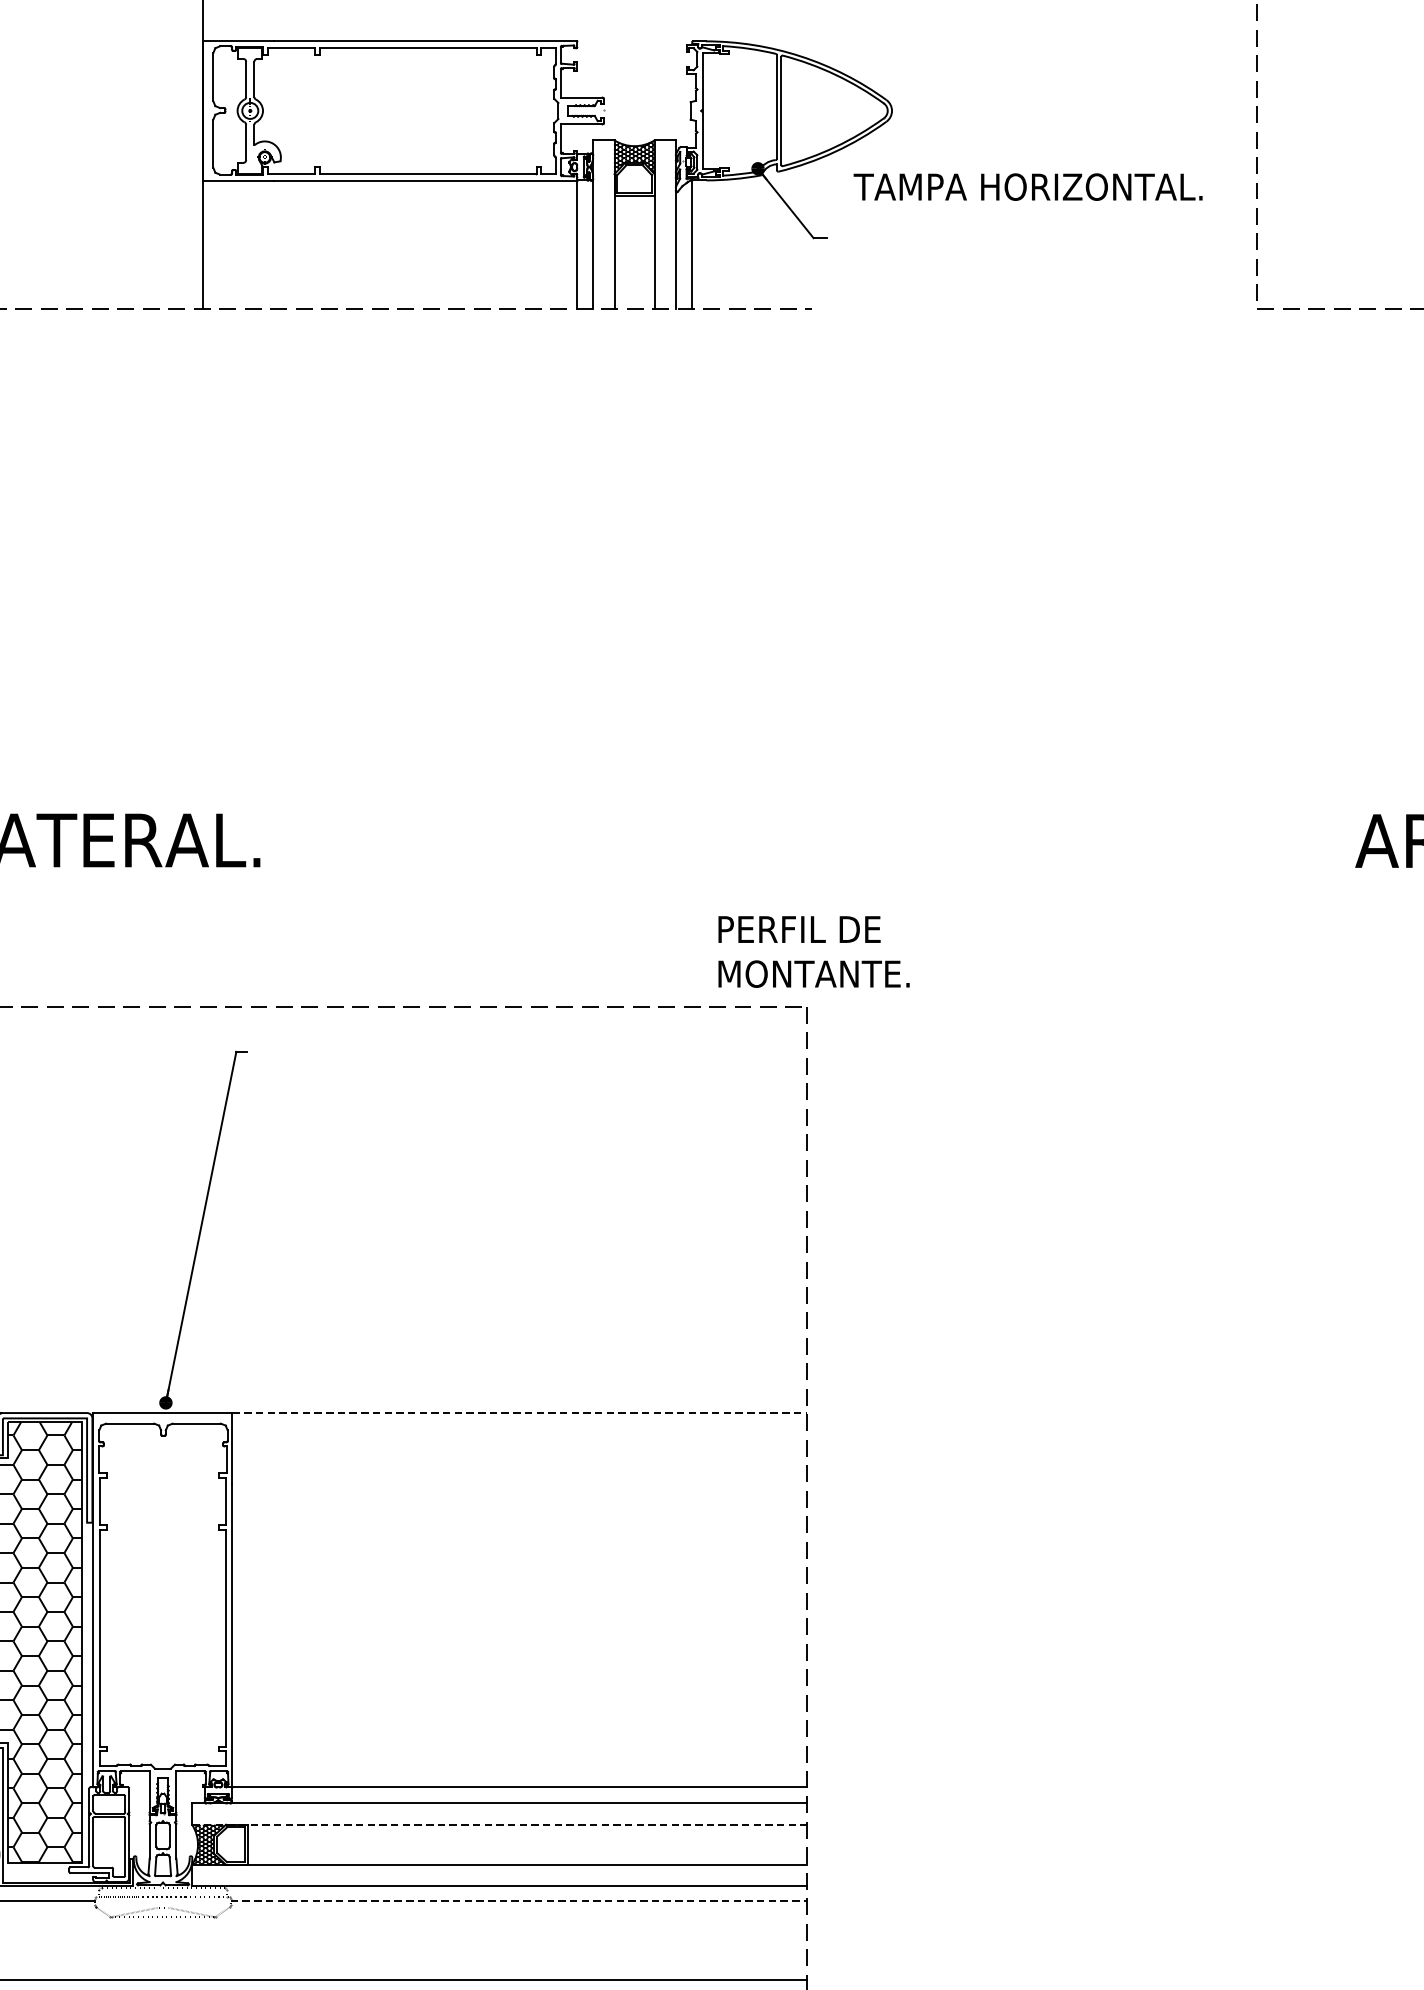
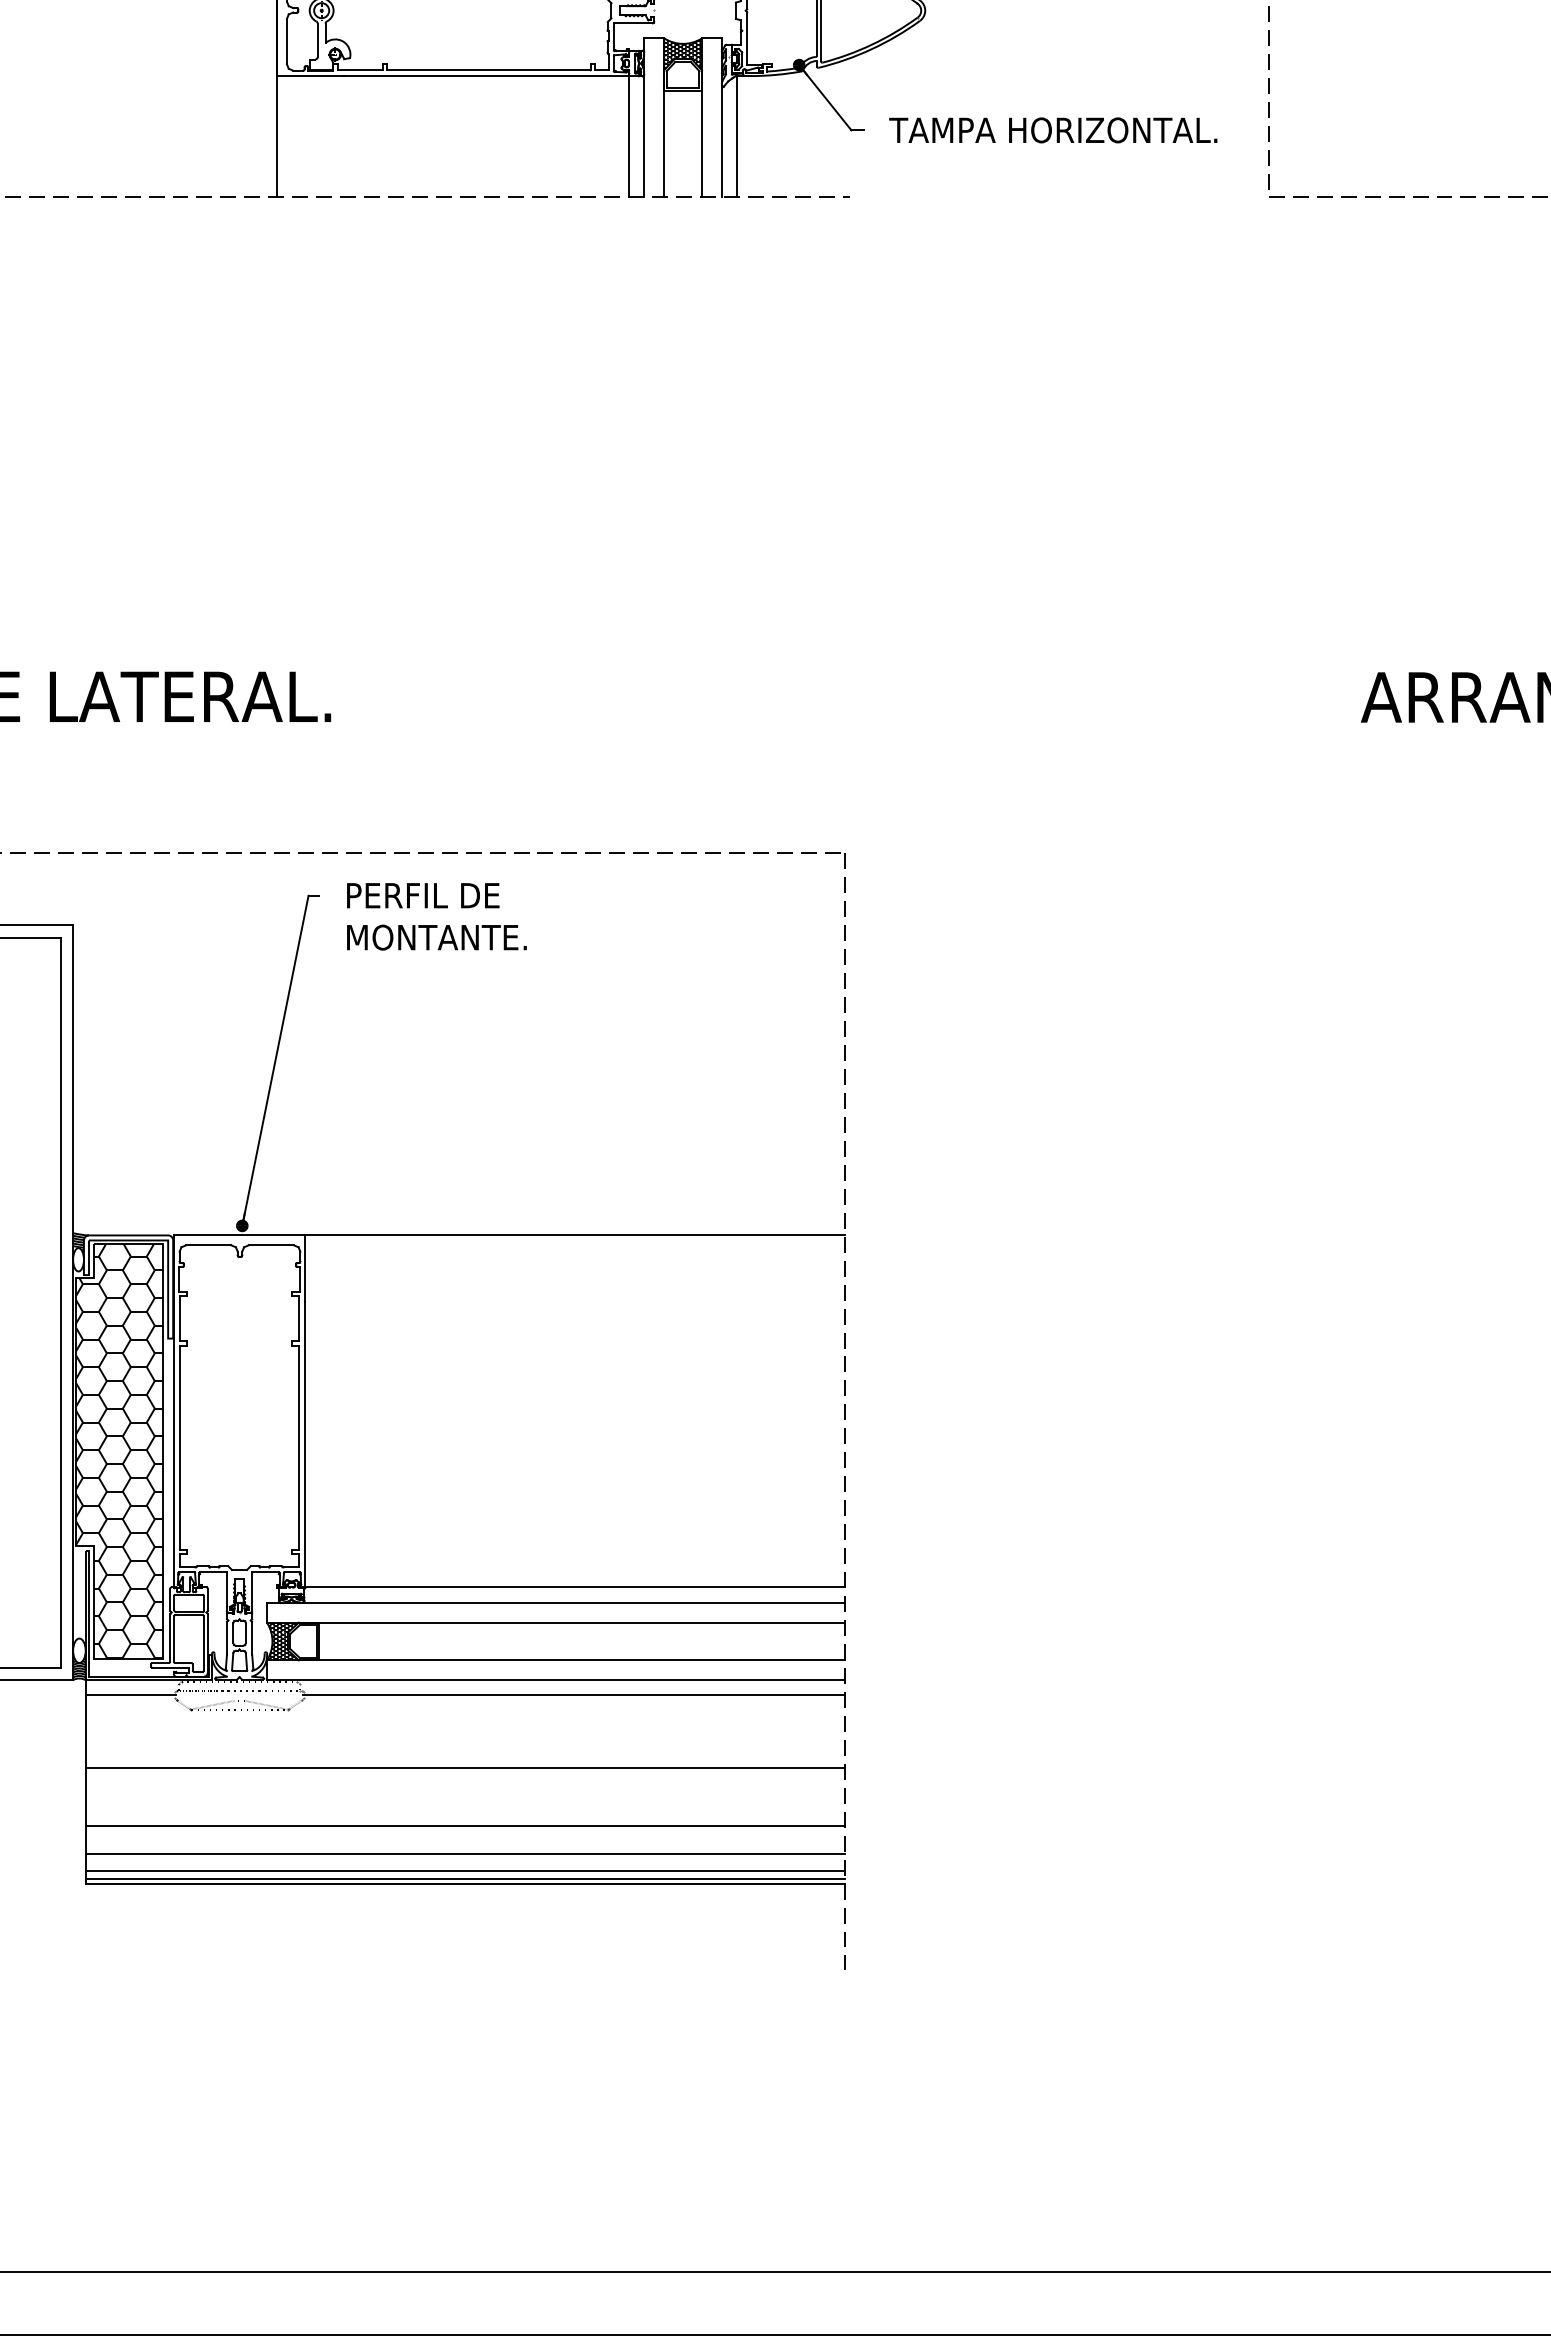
text: (1028, 187) -> (1053, 130), moved
text: (813, 951) -> (436, 916), moved
line: (520, 1413) -> (575, 1235), dashed -> solid
line: (499, 1824) -> (556, 1622), dashed -> solid
line: (519, 1901) -> (574, 1694), dashed -> solid

